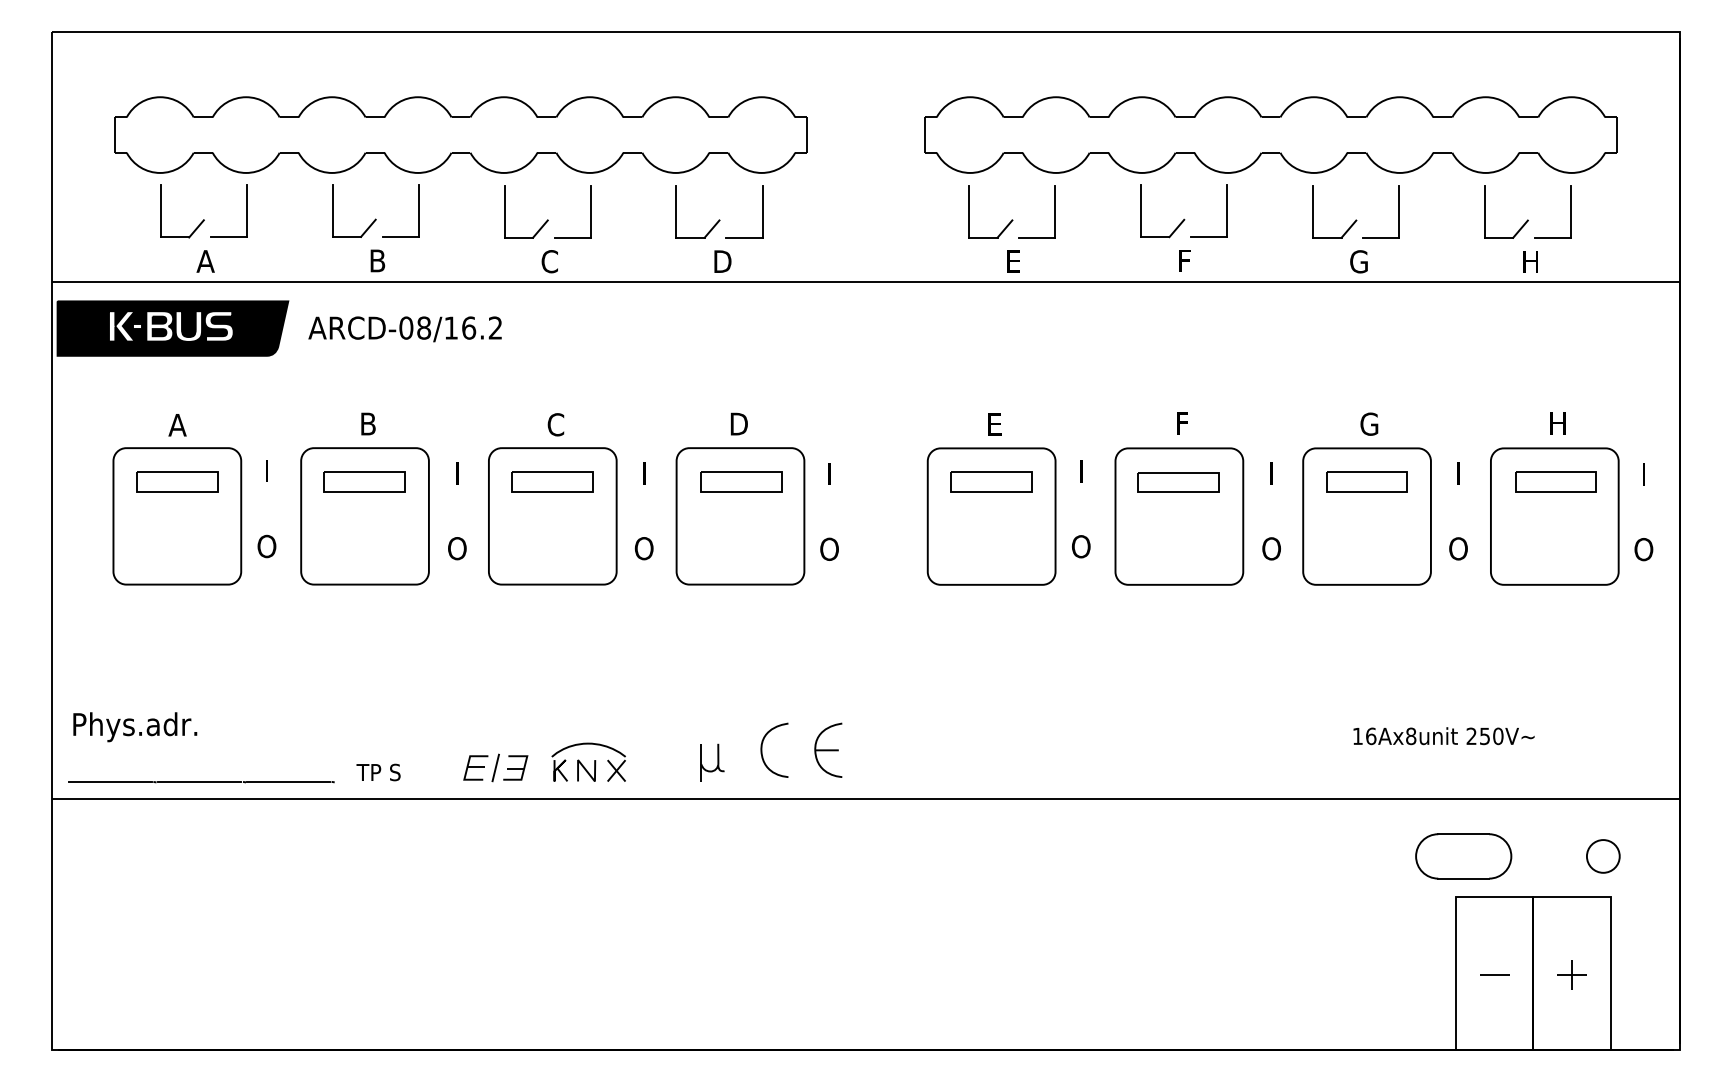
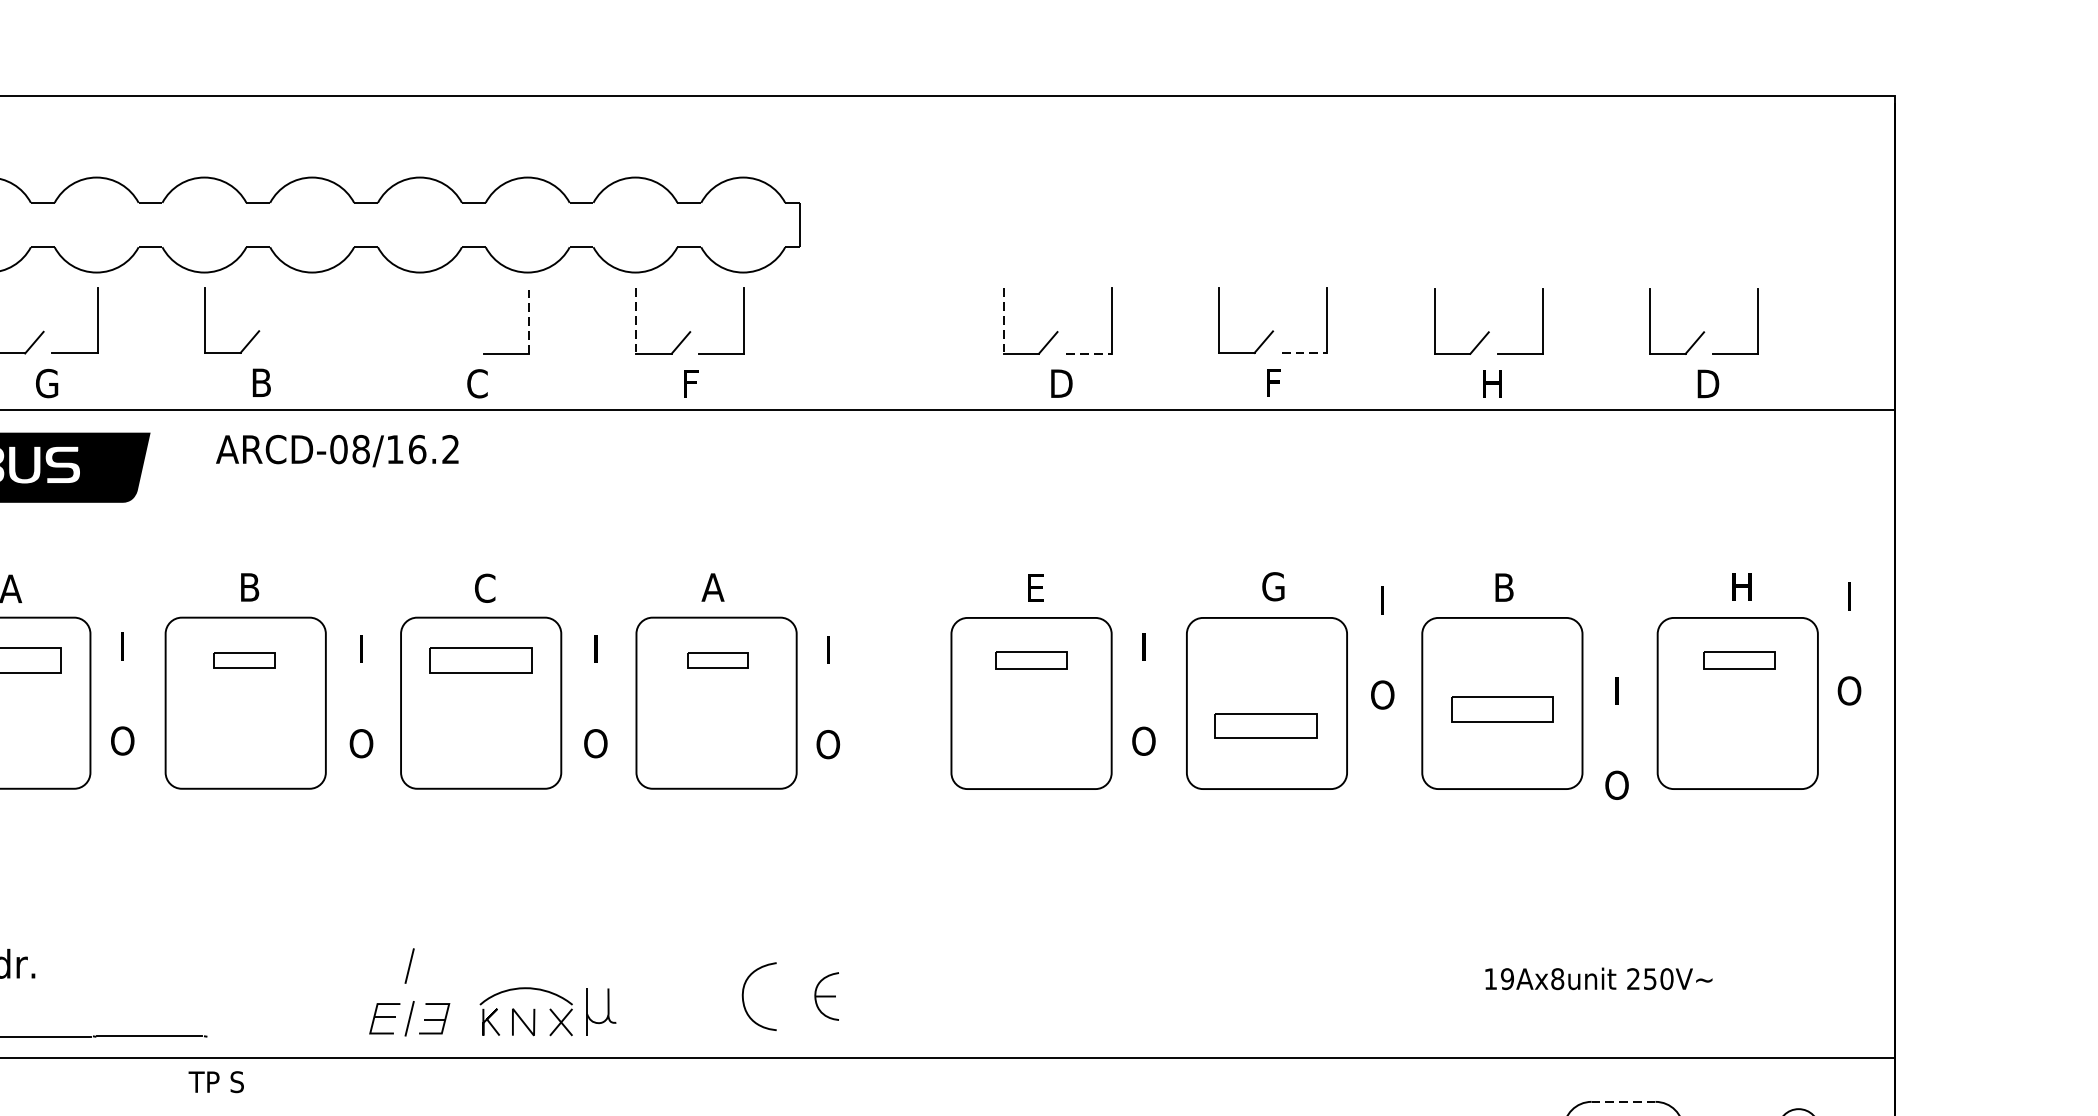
part: (1270, 134) -> (1381, 224), removed
part: (418, 210) -> (312, 319), removed
line: (590, 211) -> (528, 320), solid -> dashed
line: (676, 212) -> (636, 322), solid -> dashed
line: (969, 212) -> (1003, 322), solid -> dashed
part: (543, 223) -> (469, 335), removed
line: (1209, 236) -> (1304, 352), solid -> dashed
line: (1037, 237) -> (1089, 353), solid -> dashed
text: (205, 261) -> (45, 383), A -> G
text: (722, 261) -> (694, 383), D -> F
text: (1015, 261) -> (1061, 383), E -> D
text: (1358, 261) -> (1491, 383), G -> H
text: (1531, 261) -> (1708, 383), H -> D
text: (404, 329) -> (336, 451), moved
text: (737, 423) -> (712, 586), D -> A
text: (1184, 423) -> (1273, 586), F -> G
text: (1369, 423) -> (1505, 586), G -> B
part: (364, 481) -> (245, 659), size x0.6
part: (741, 481) -> (717, 659), size x0.6
part: (991, 481) -> (1031, 659), size x0.7
part: (1366, 481) -> (1501, 708), moved
part: (1555, 481) -> (1738, 659), size x0.7
part: (1178, 482) -> (1265, 725), moved
text: (1271, 511) -> (1382, 648), moved
text: (1458, 511) -> (1617, 738), moved
text: (1643, 512) -> (1849, 644), moved
line: (495, 725) -> (409, 965), added
text: (1371, 736) -> (1507, 979), 16Ax8unit -> 19Ax8unit
part: (828, 749) -> (826, 995), size x0.7
part: (712, 762) -> (601, 1011), moved
text: (378, 772) -> (216, 1082), moved
line: (1464, 834) -> (1624, 1102), solid -> dashed

